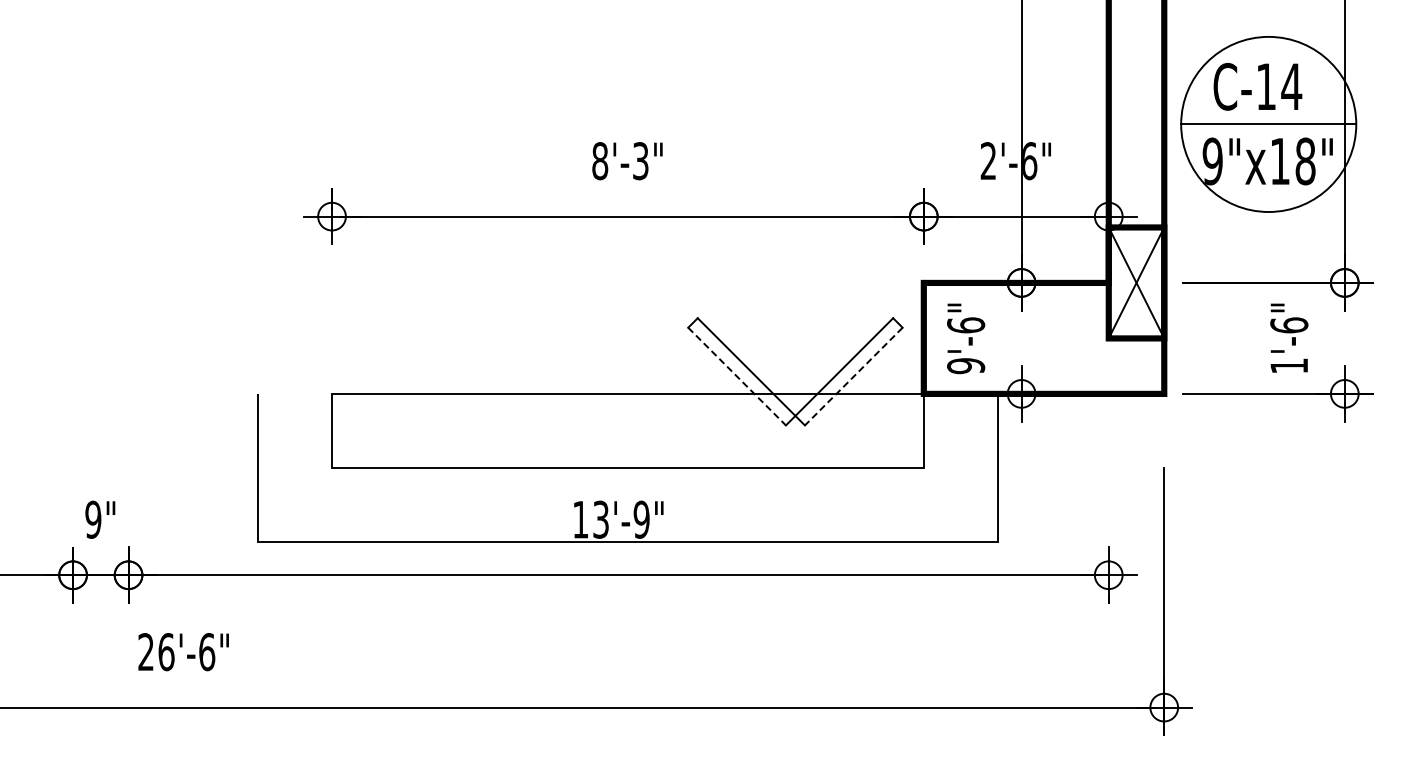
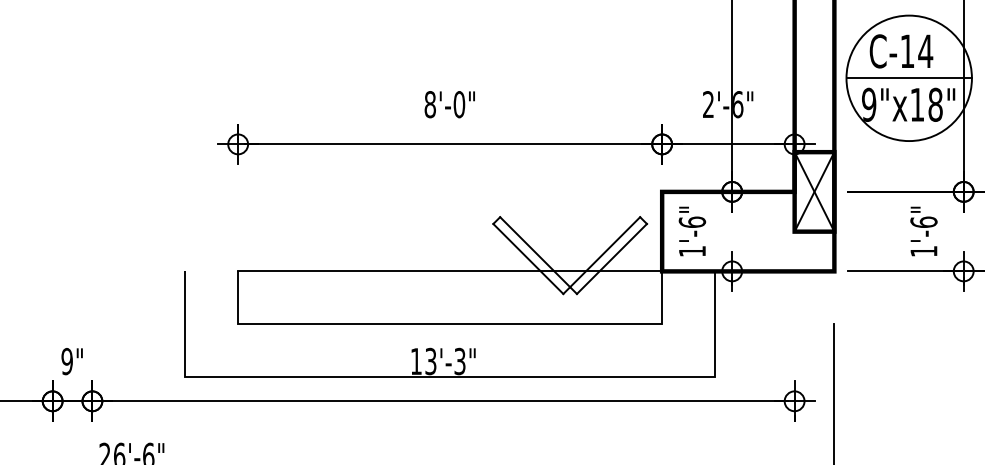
text: (640, 161) -> (459, 104), 8'-3" -> 8'-0"
text: (966, 366) -> (692, 251), 9'-6" -> 1'-6"
line: (737, 376) -> (528, 258), dashed -> solid
line: (853, 376) -> (611, 258), dashed -> solid
text: (641, 519) -> (459, 361), 13'-9" -> 13'-3"

